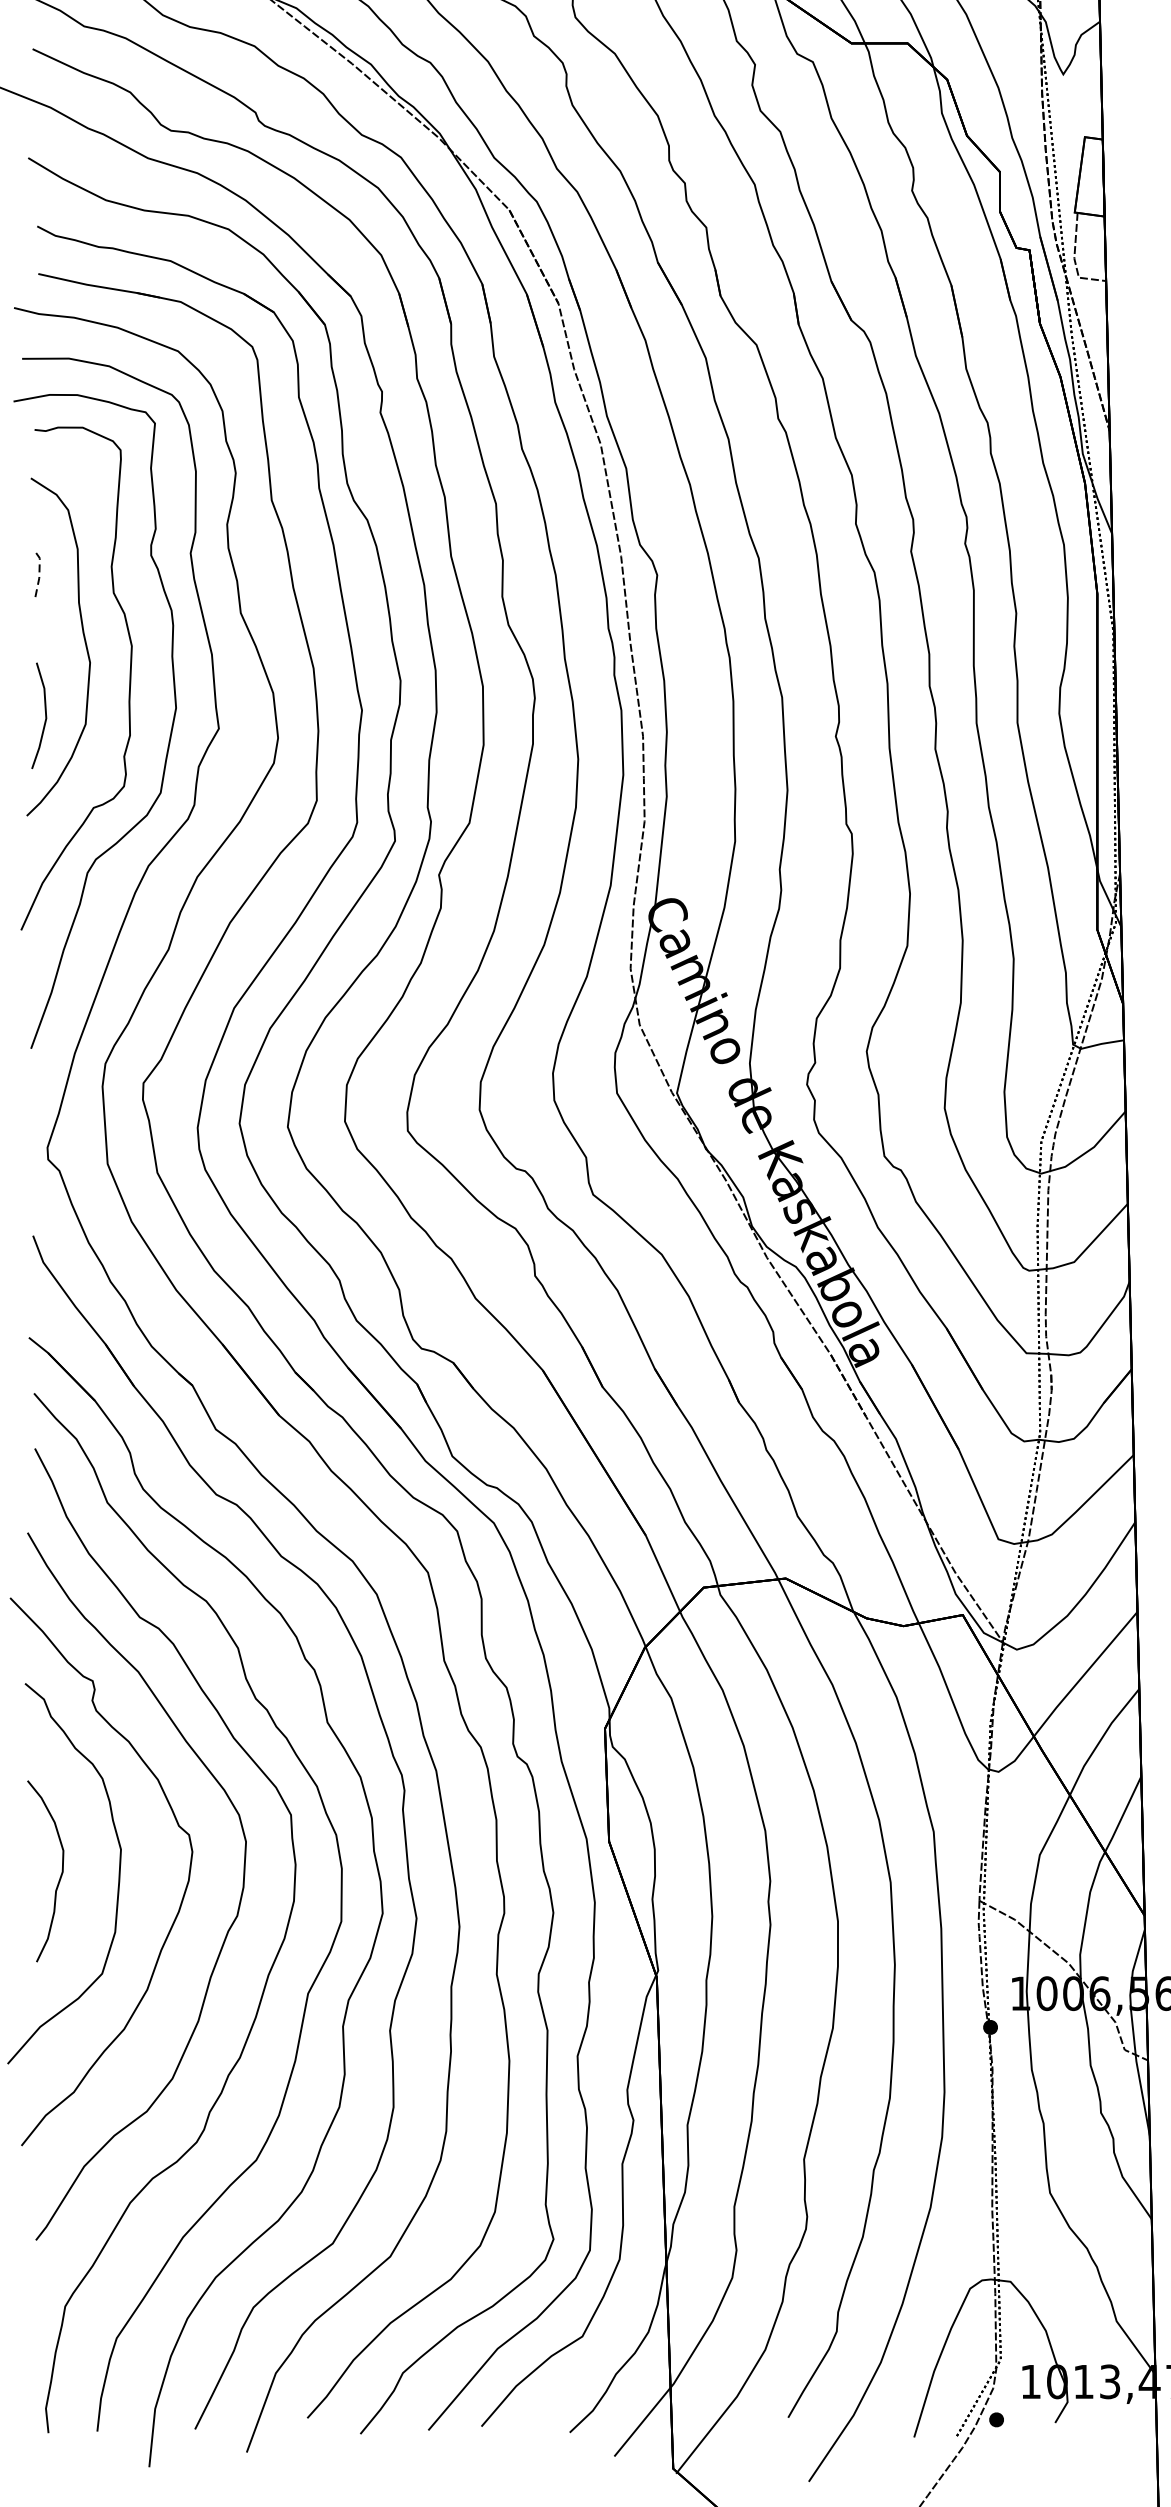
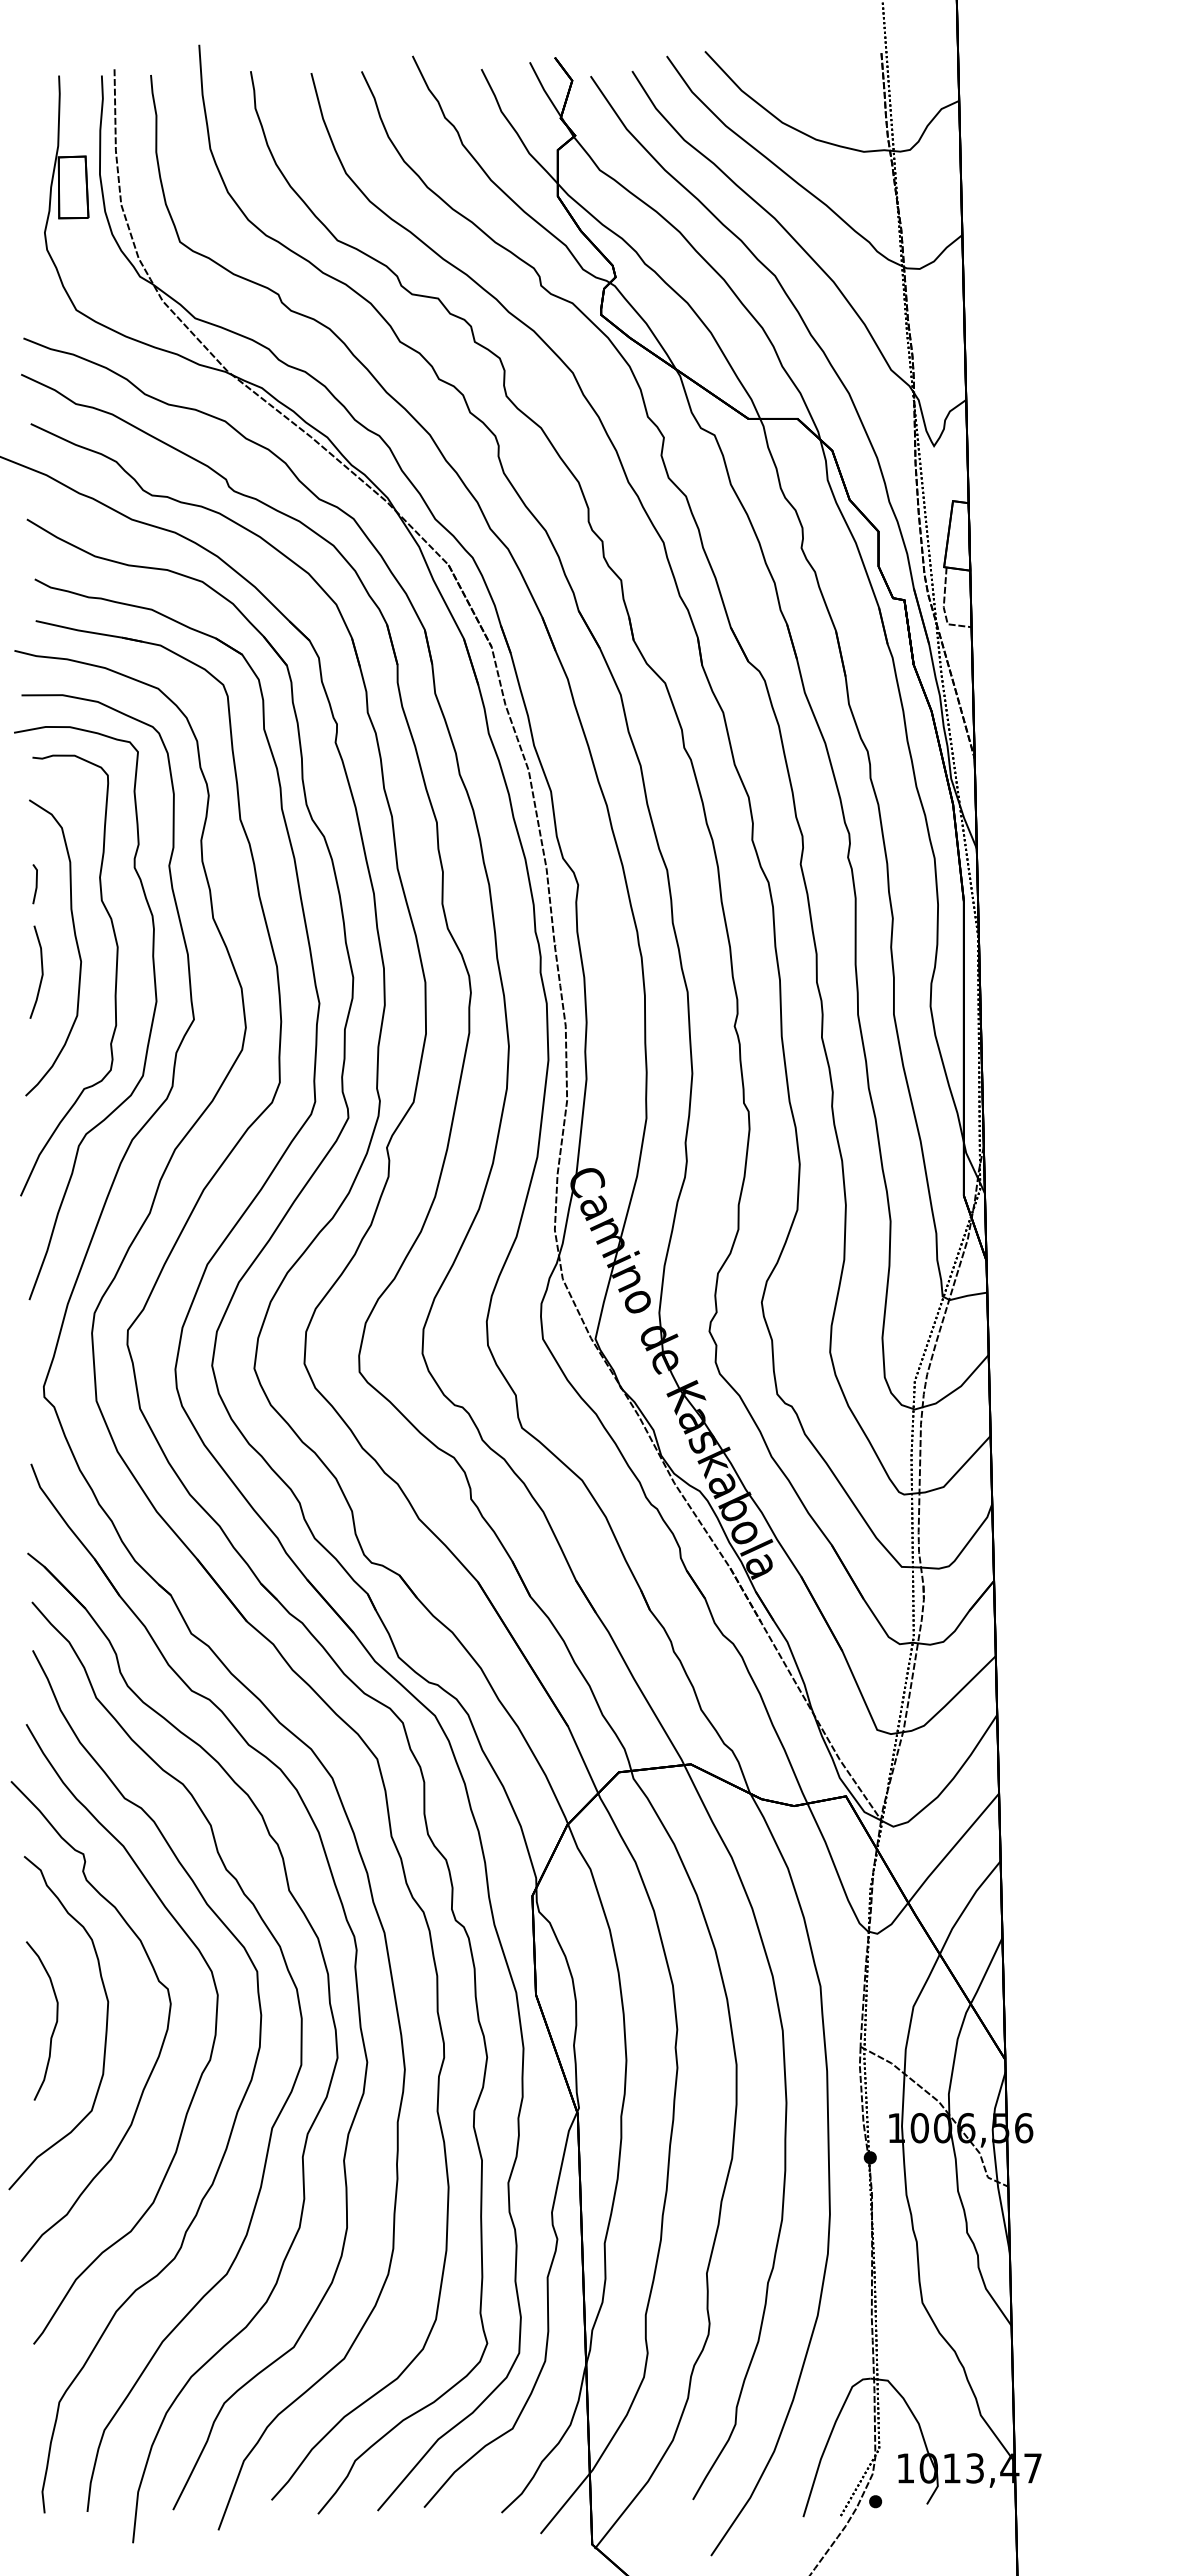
line: (39, 573) -> (36, 883), dashed -> solid
line: (44, 714) -> (41, 971), moved

